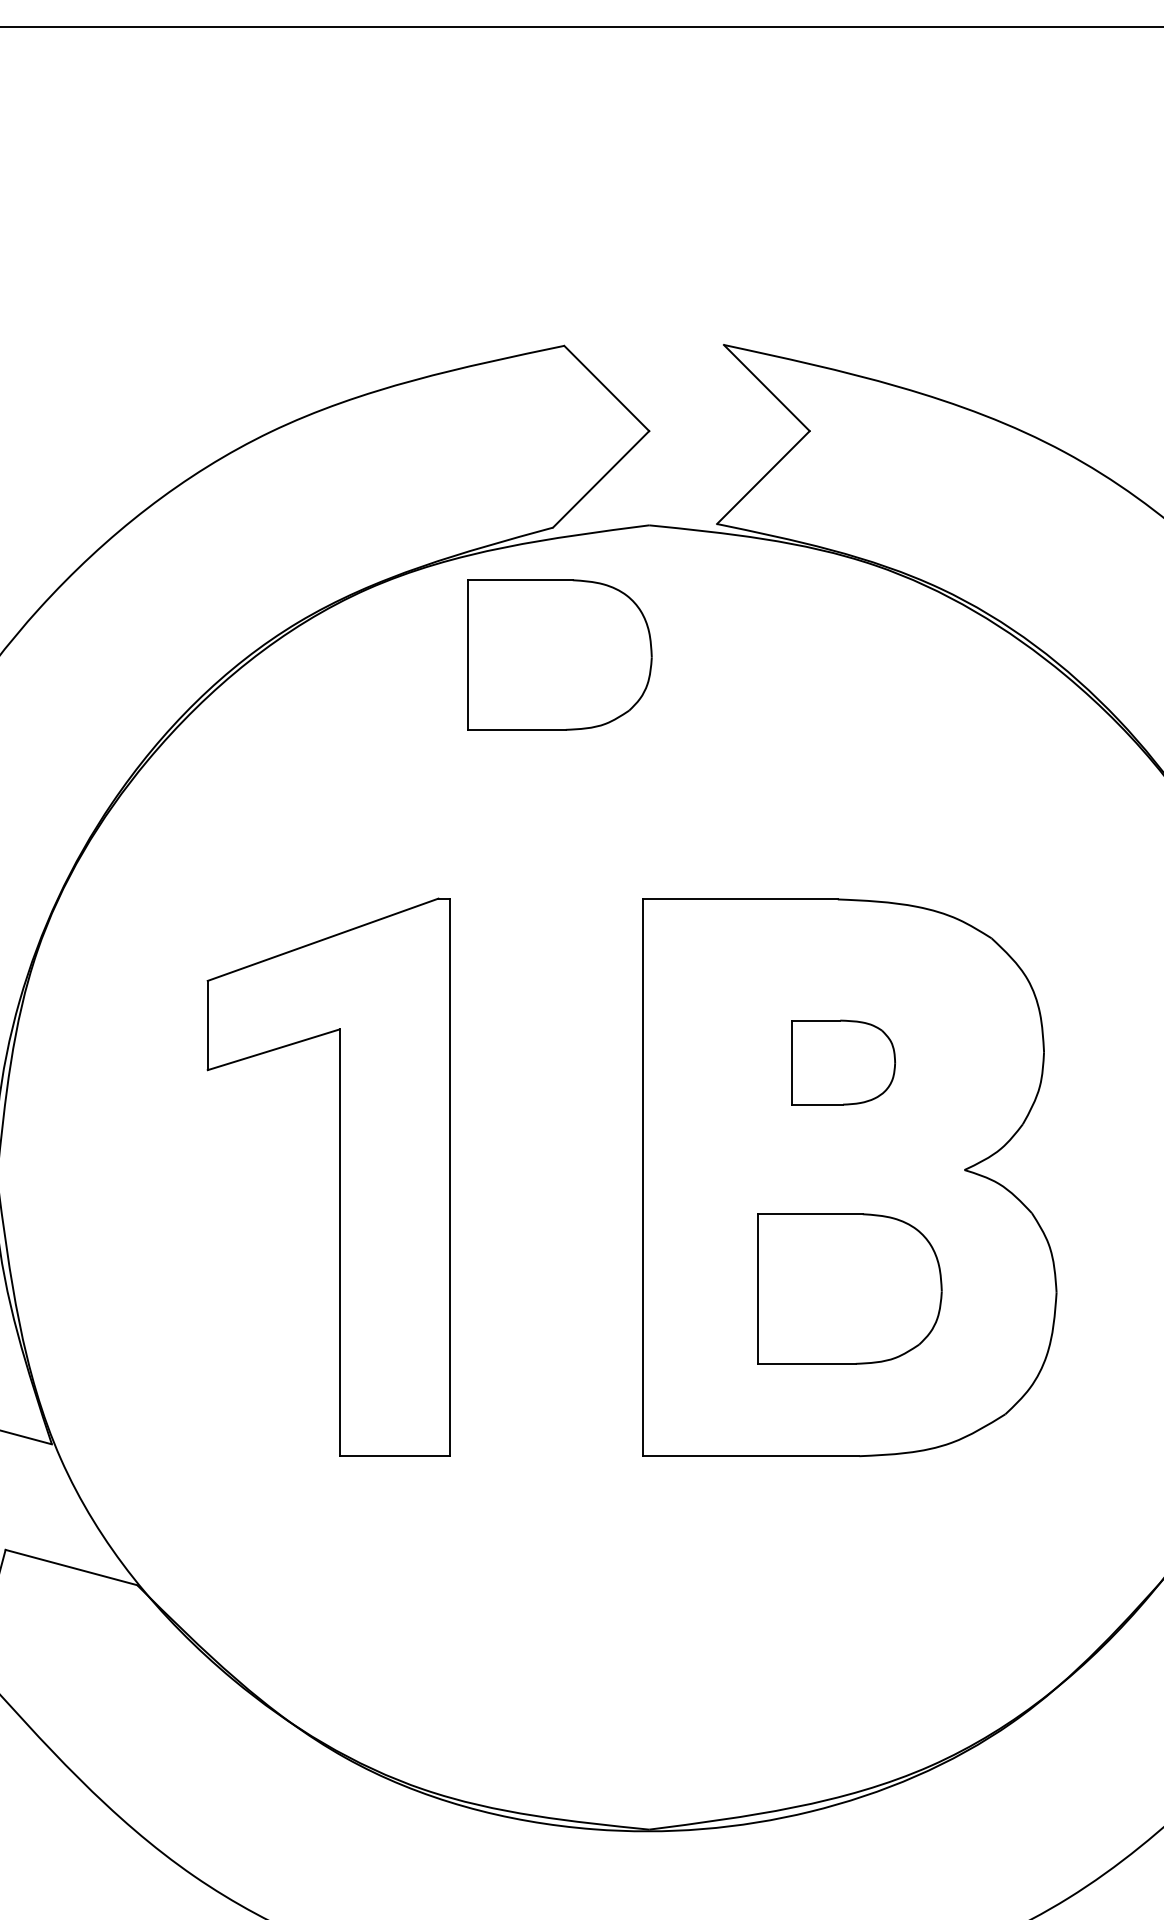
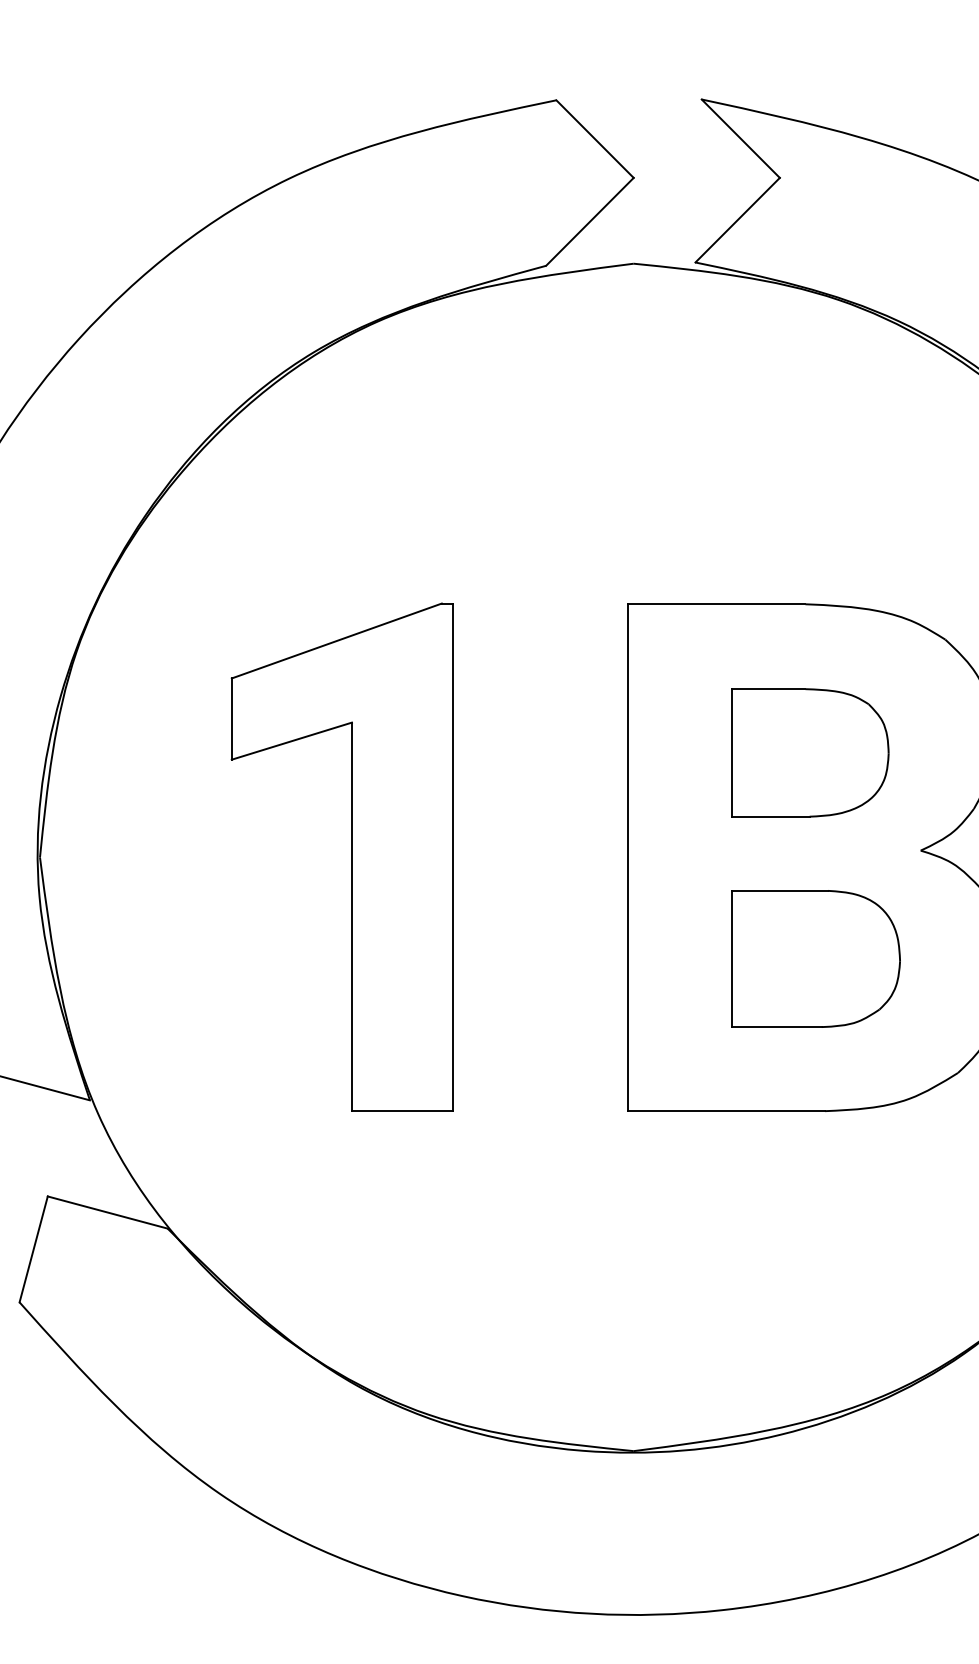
part: (559, 654) -> (552, 381), removed
part: (843, 1062) -> (810, 752), size x1.67

